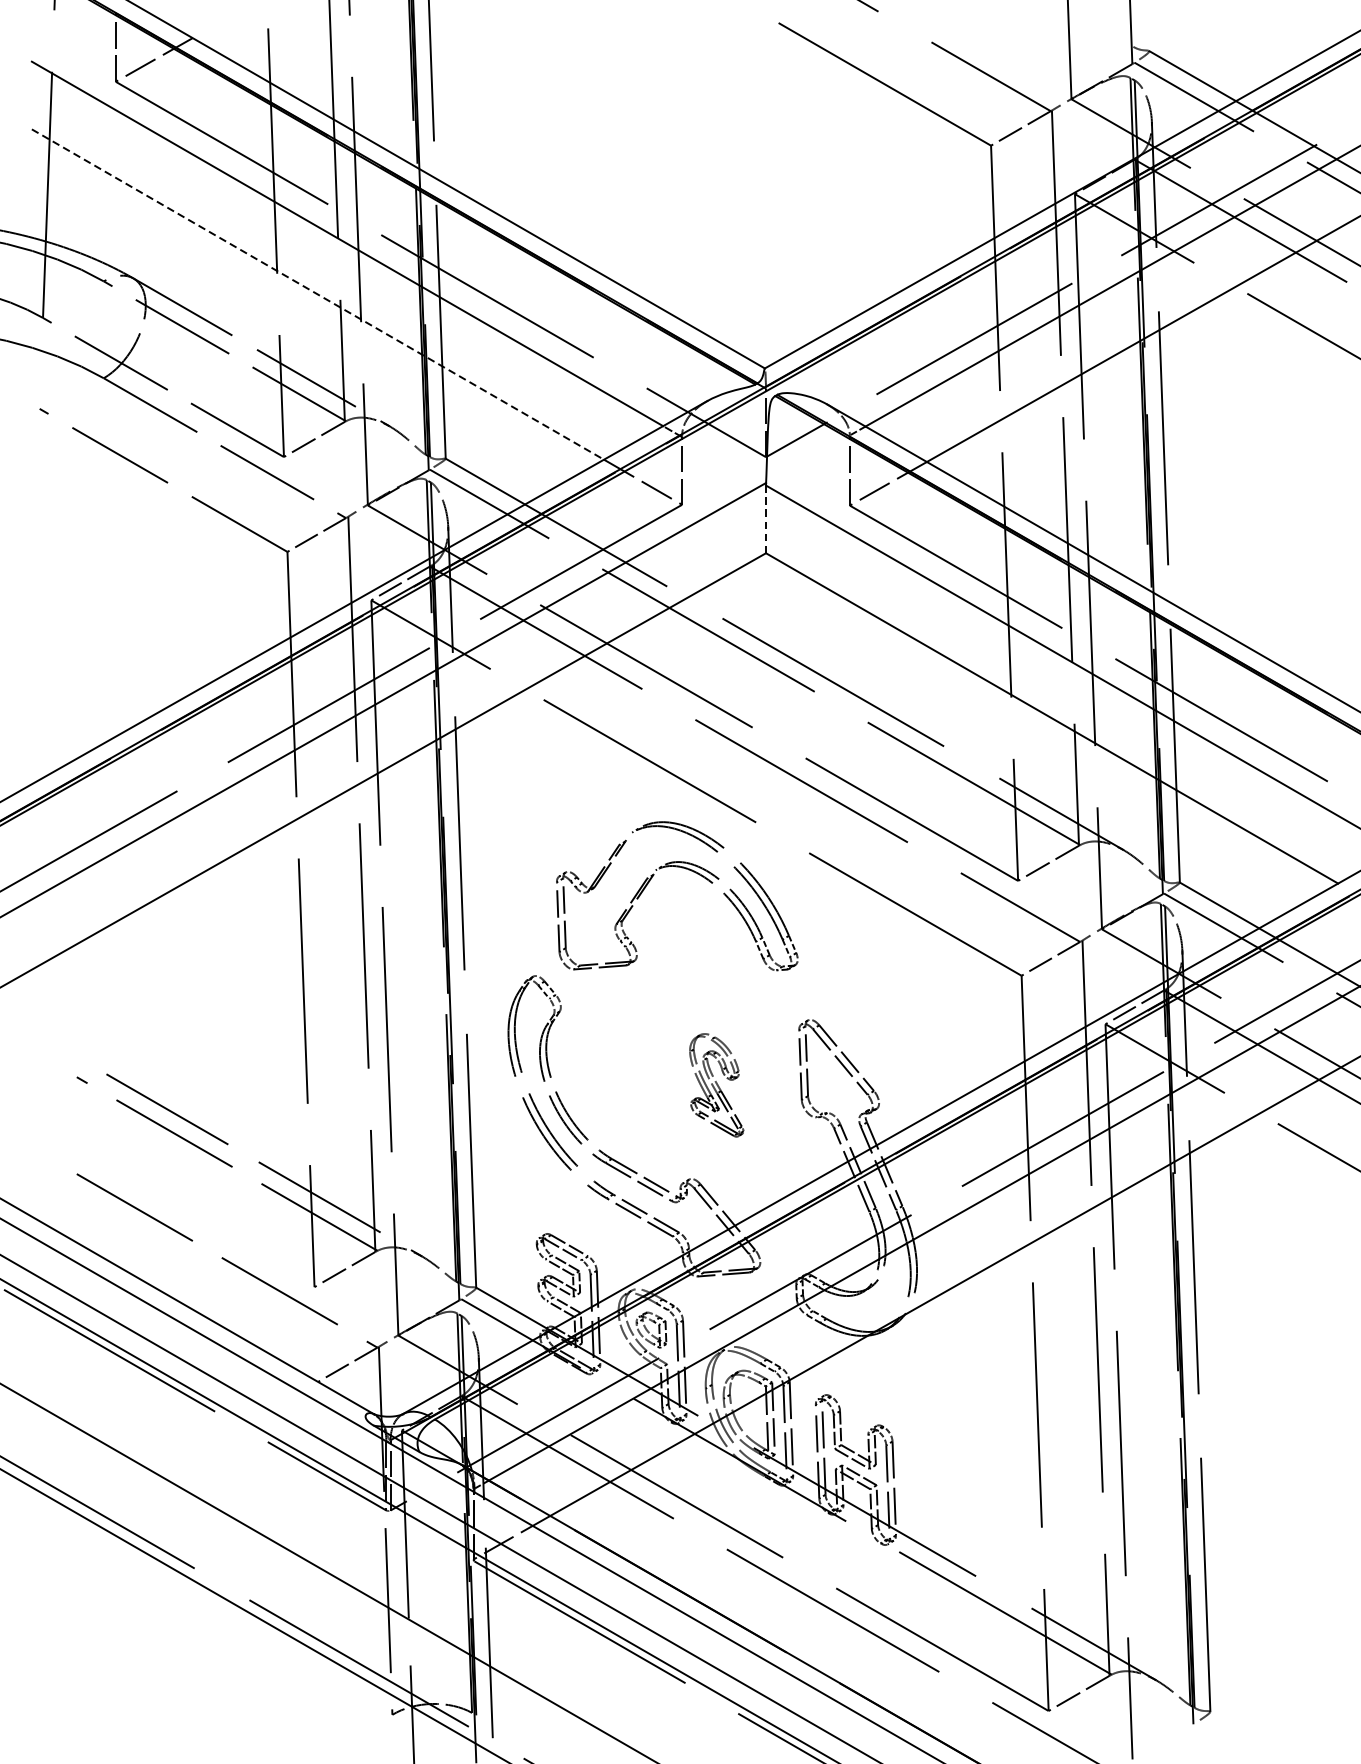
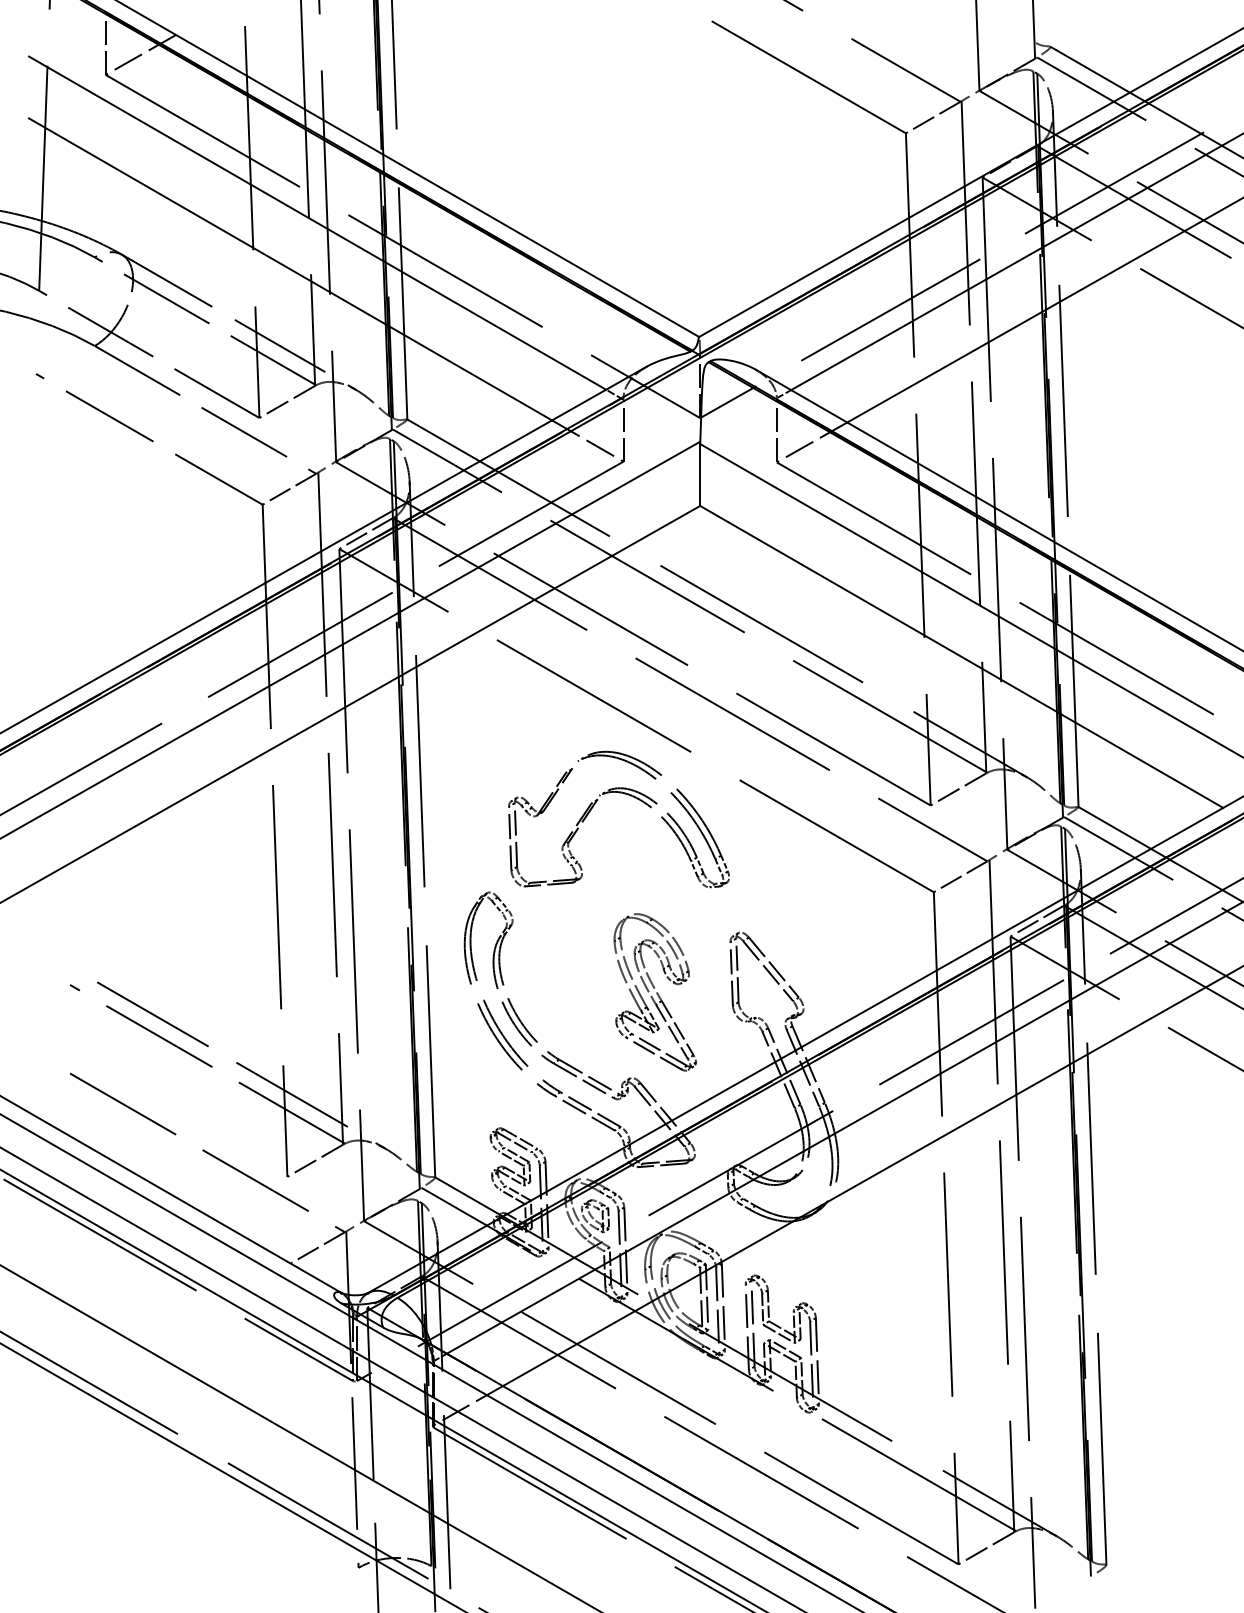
line: (317, 294) -> (290, 269), dashed -> solid
line: (766, 519) -> (700, 475), dashed -> solid
part: (716, 1085) -> (654, 992), size x1.67

